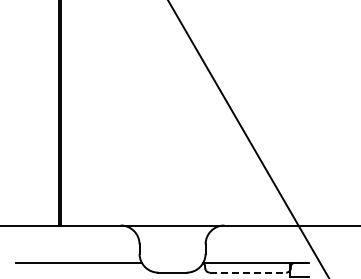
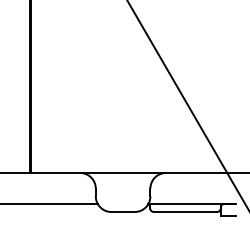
line: (248, 272) -> (185, 211), dashed -> solid

